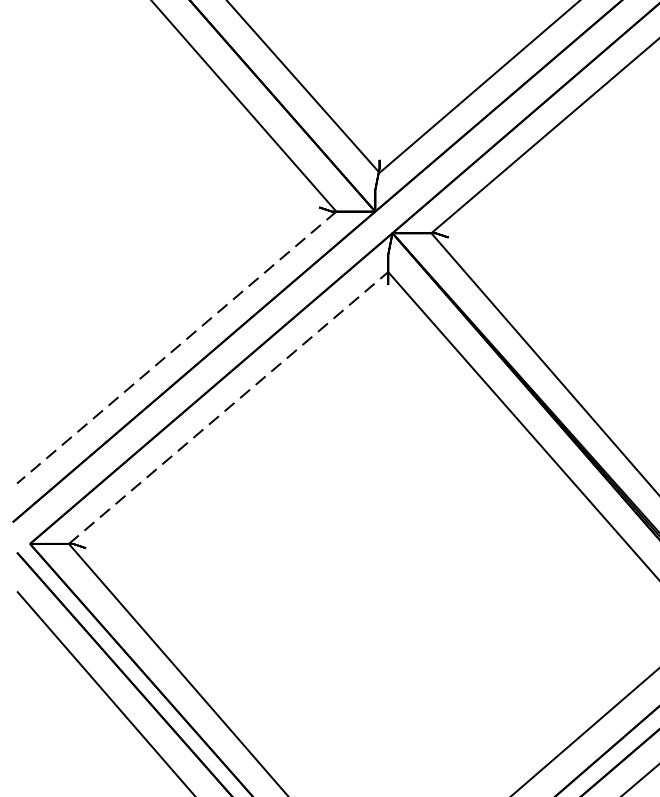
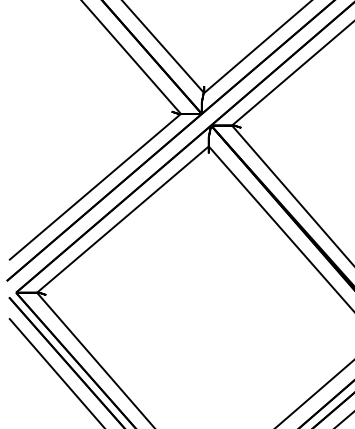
line: (177, 348) -> (95, 187), dashed -> solid
line: (227, 407) -> (122, 219), dashed -> solid

